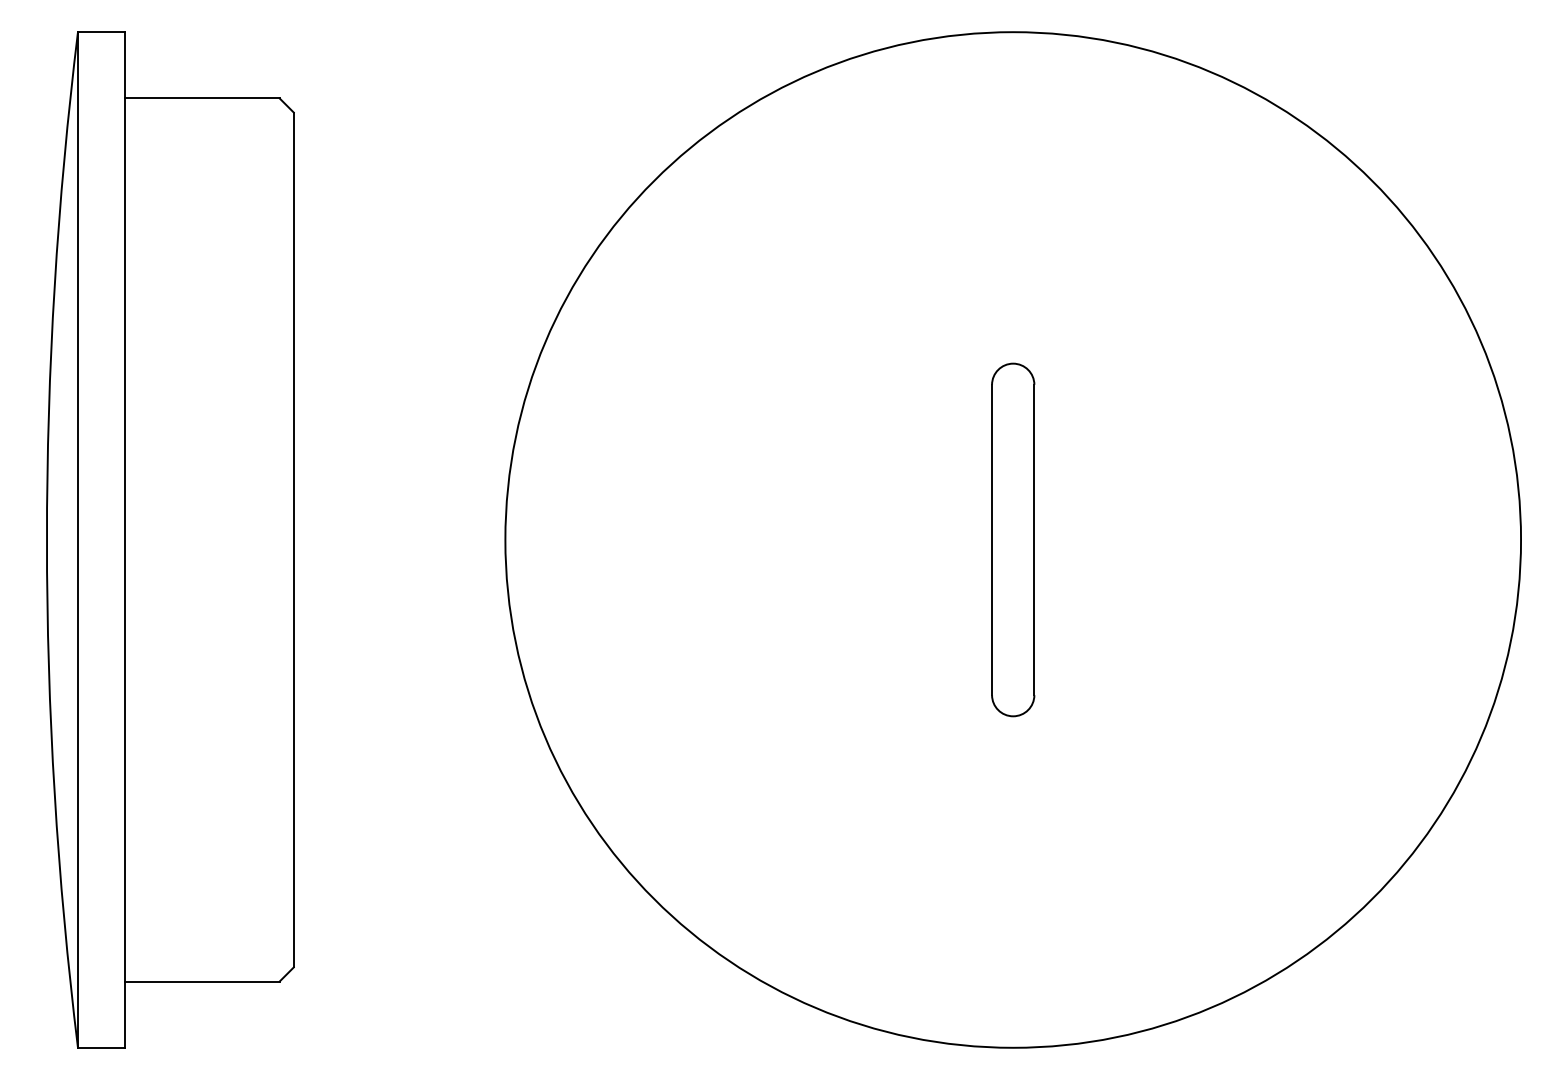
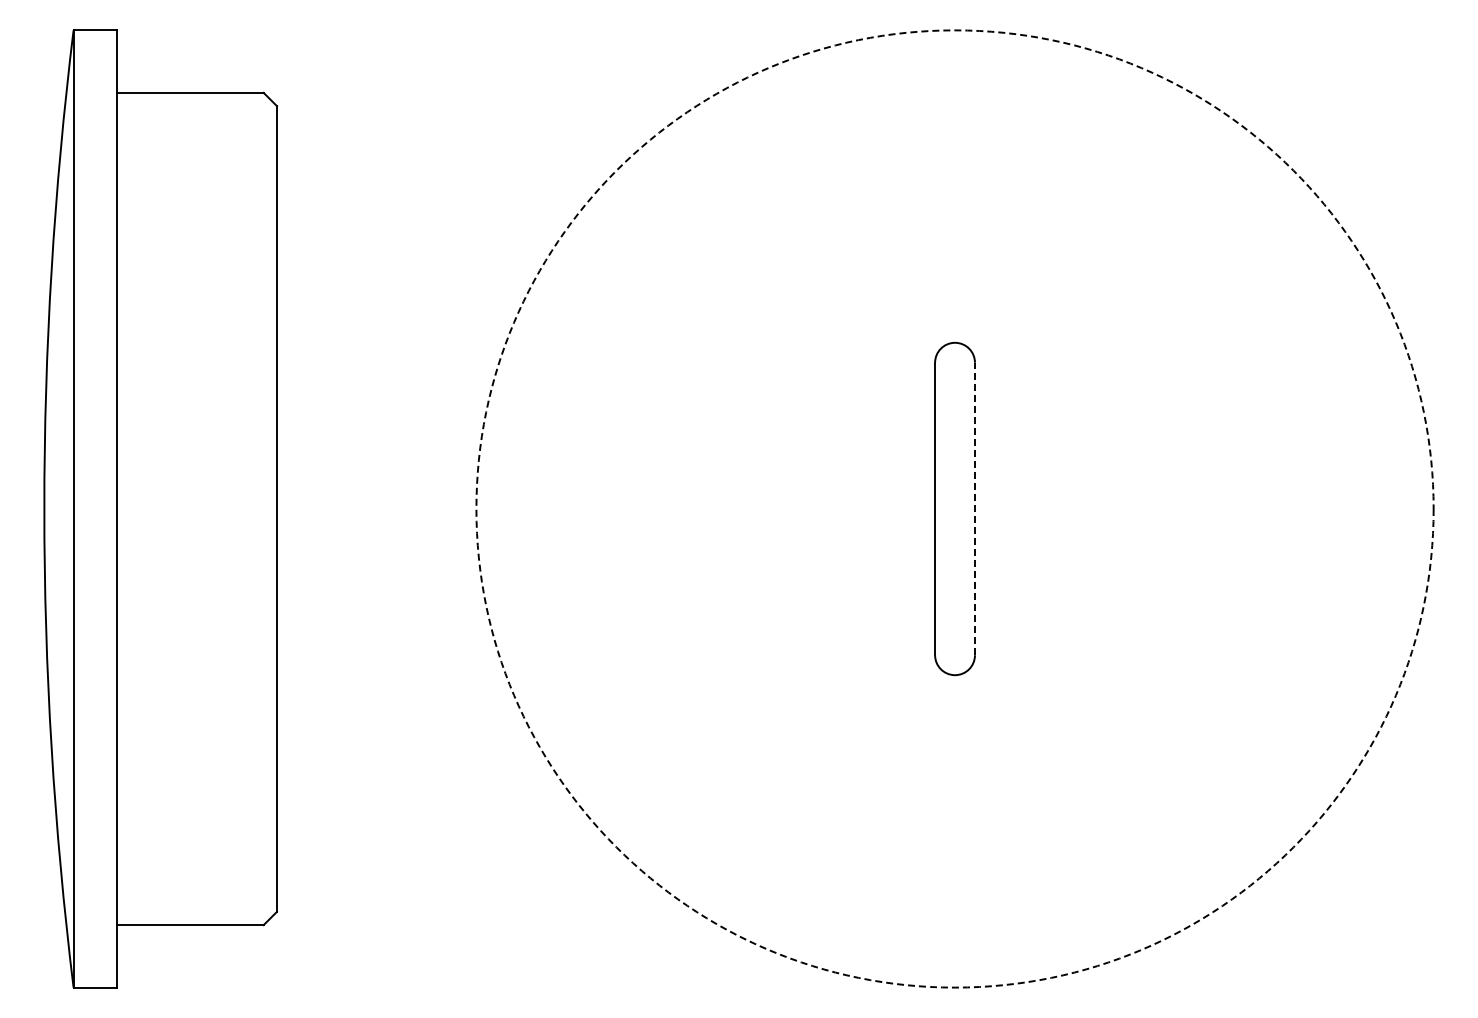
circle: (1012, 539) -> (954, 508), solid -> dashed
line: (1033, 539) -> (974, 508), solid -> dashed

